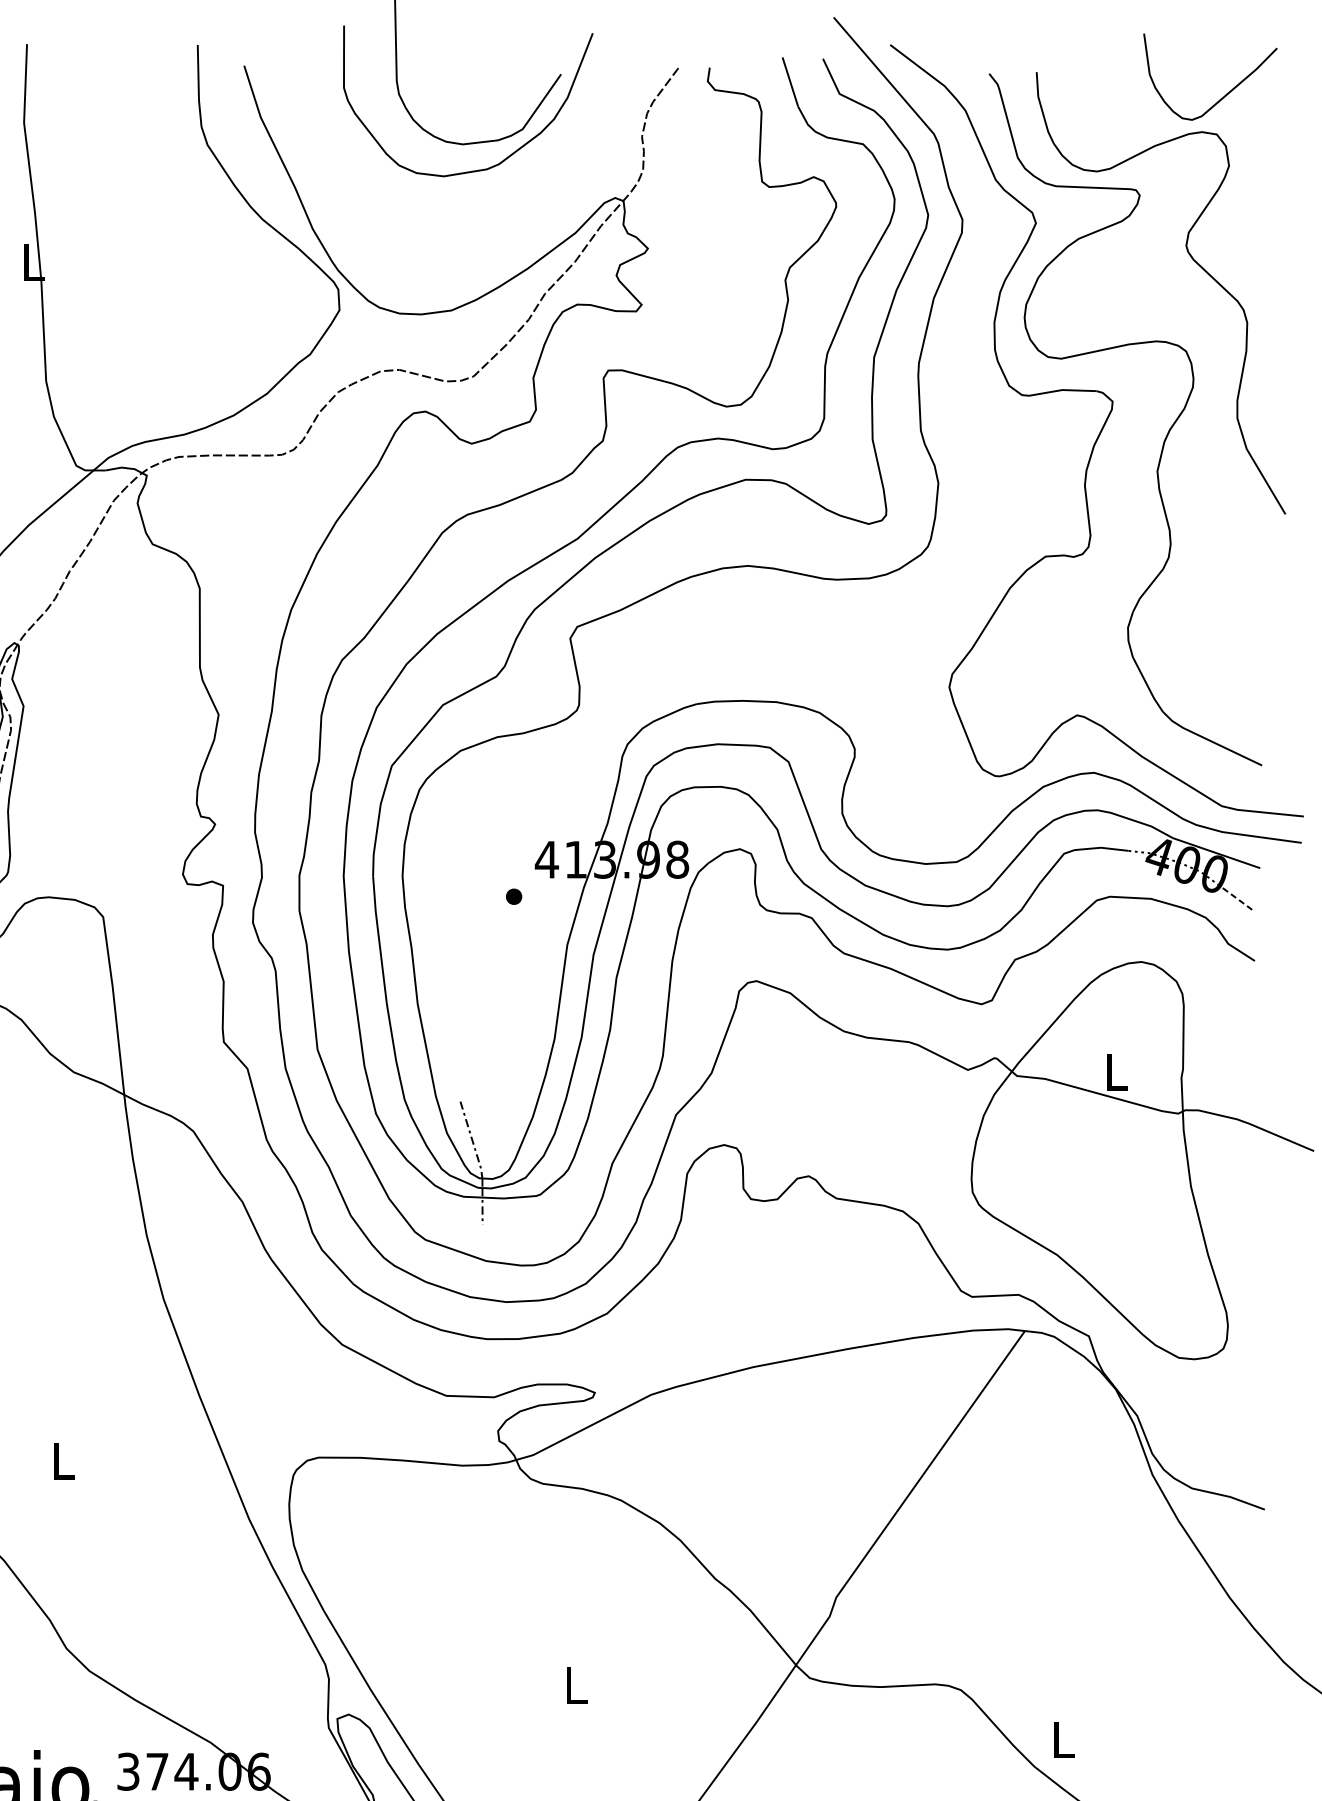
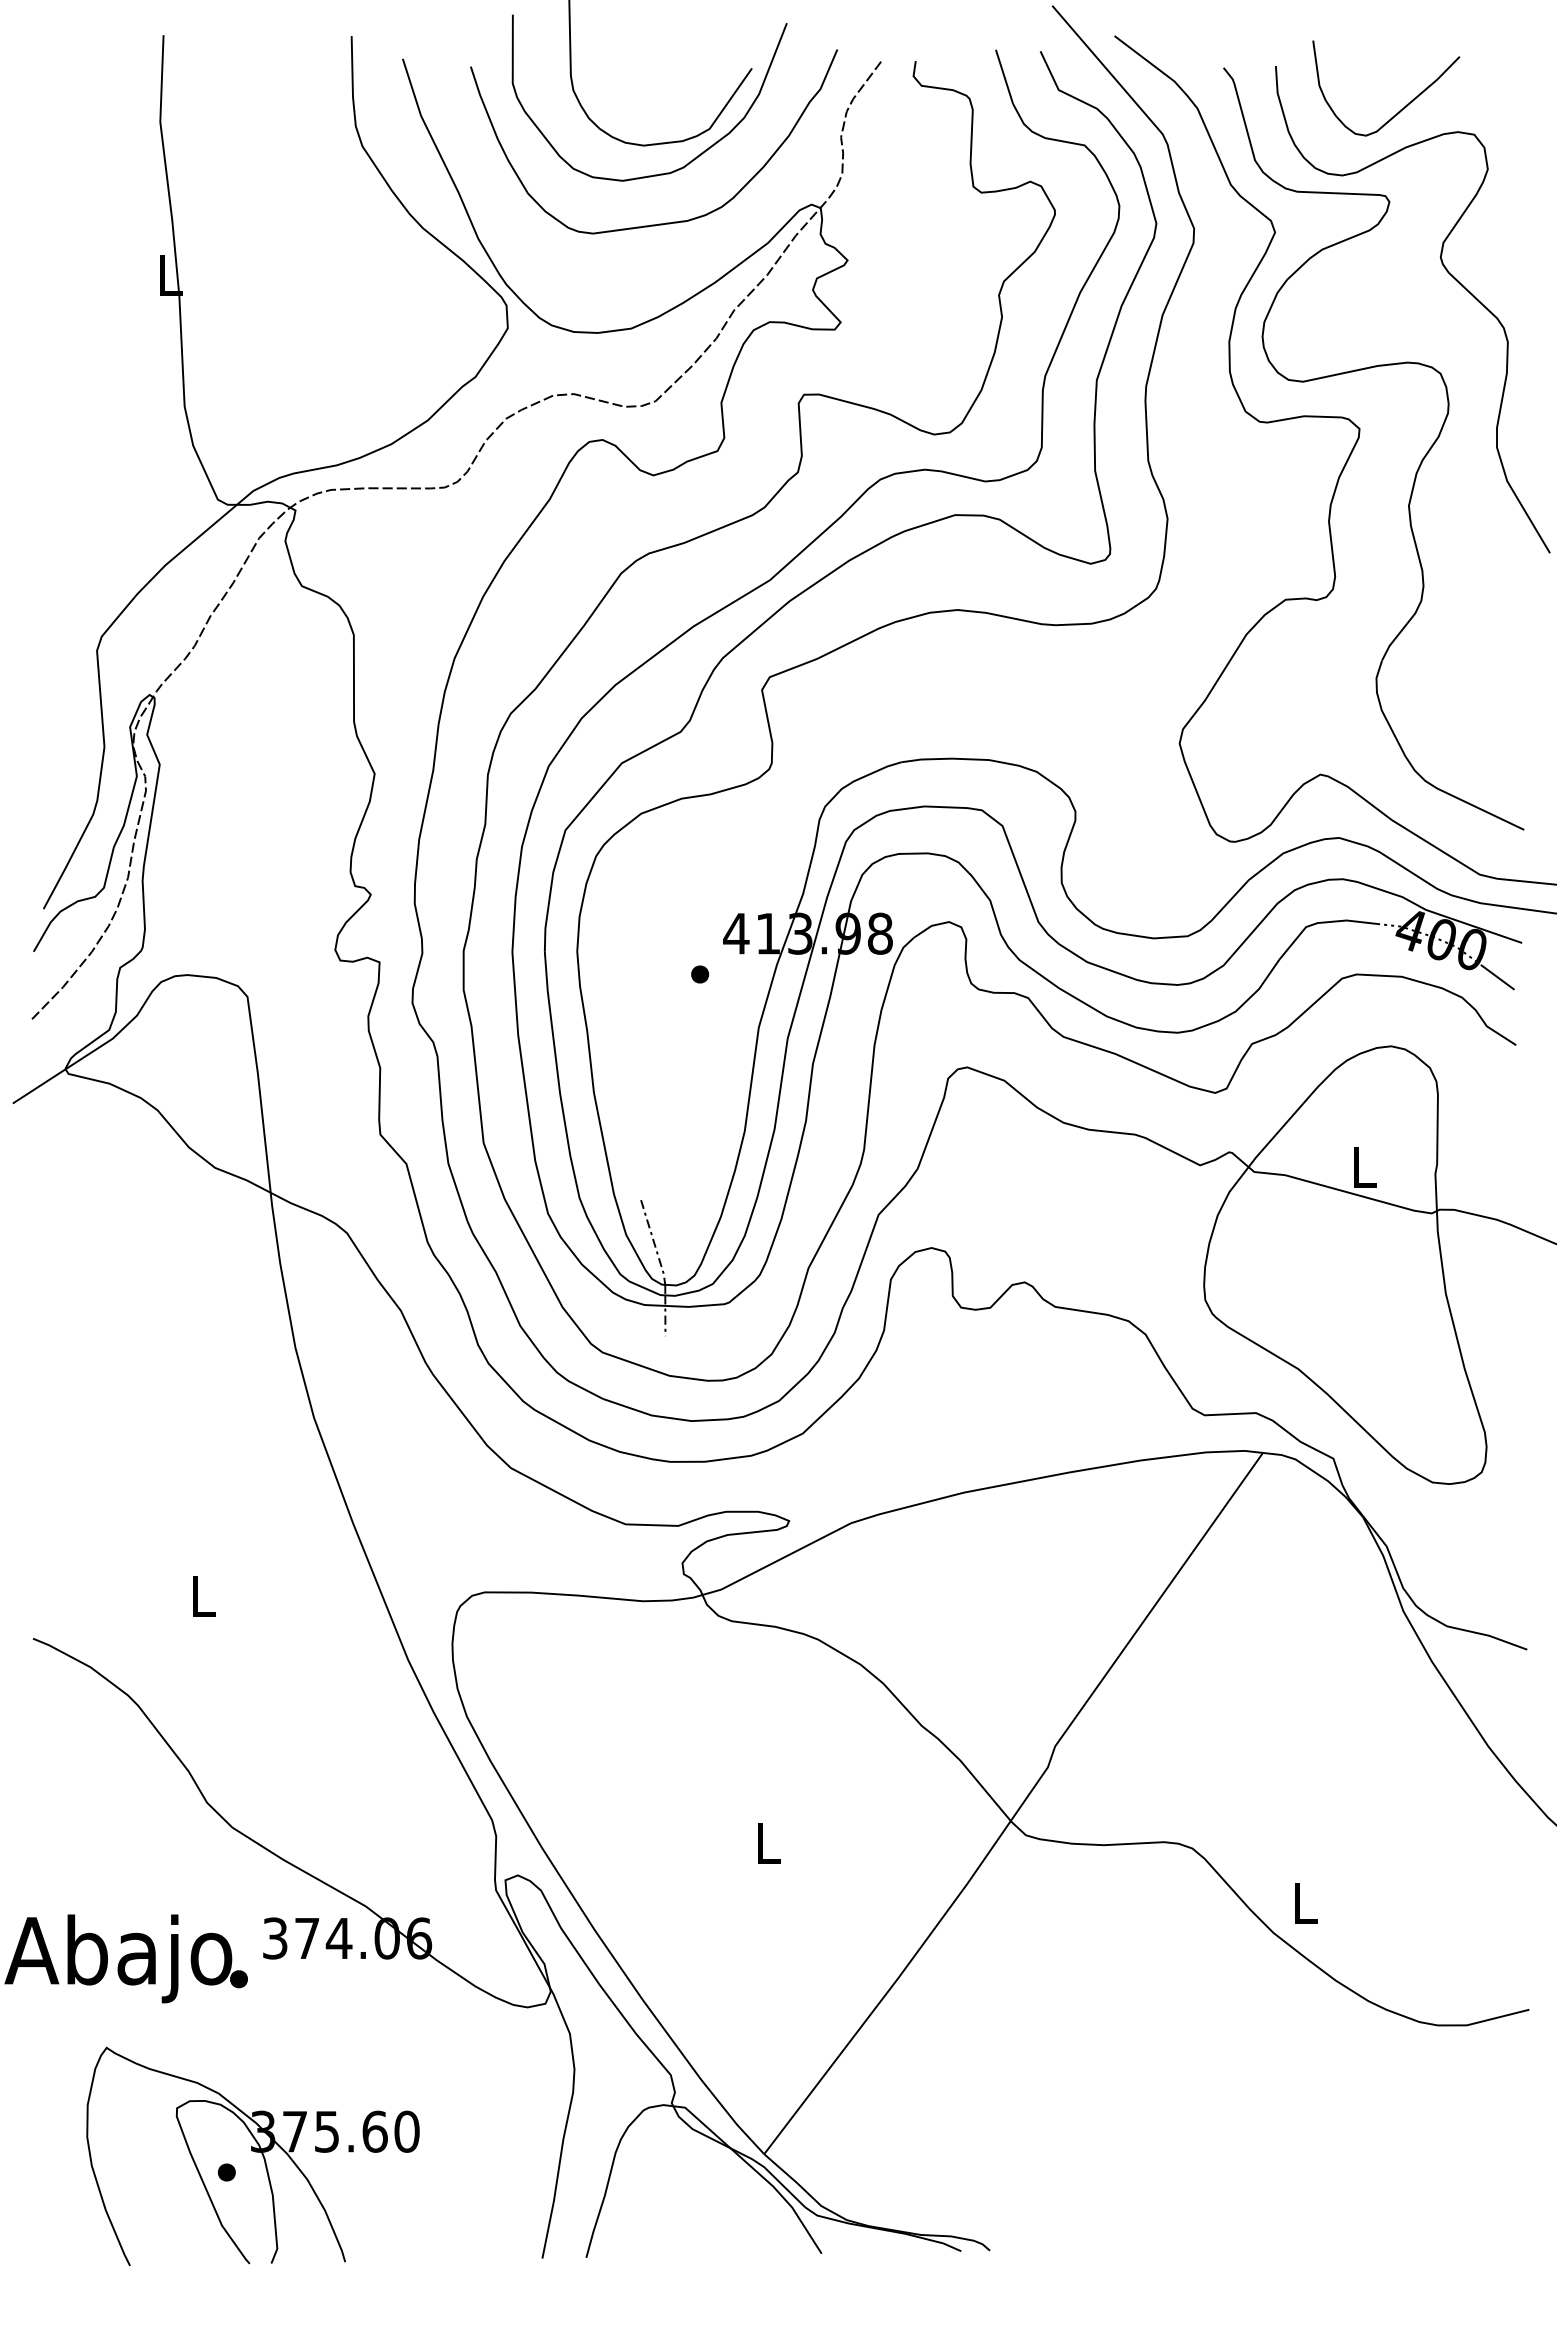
curve: (1223, 96) -> (1400, 109), moved
curve: (483, 214) -> (666, 222), added
line: (1237, 899) -> (1497, 977), dashed -> solid

